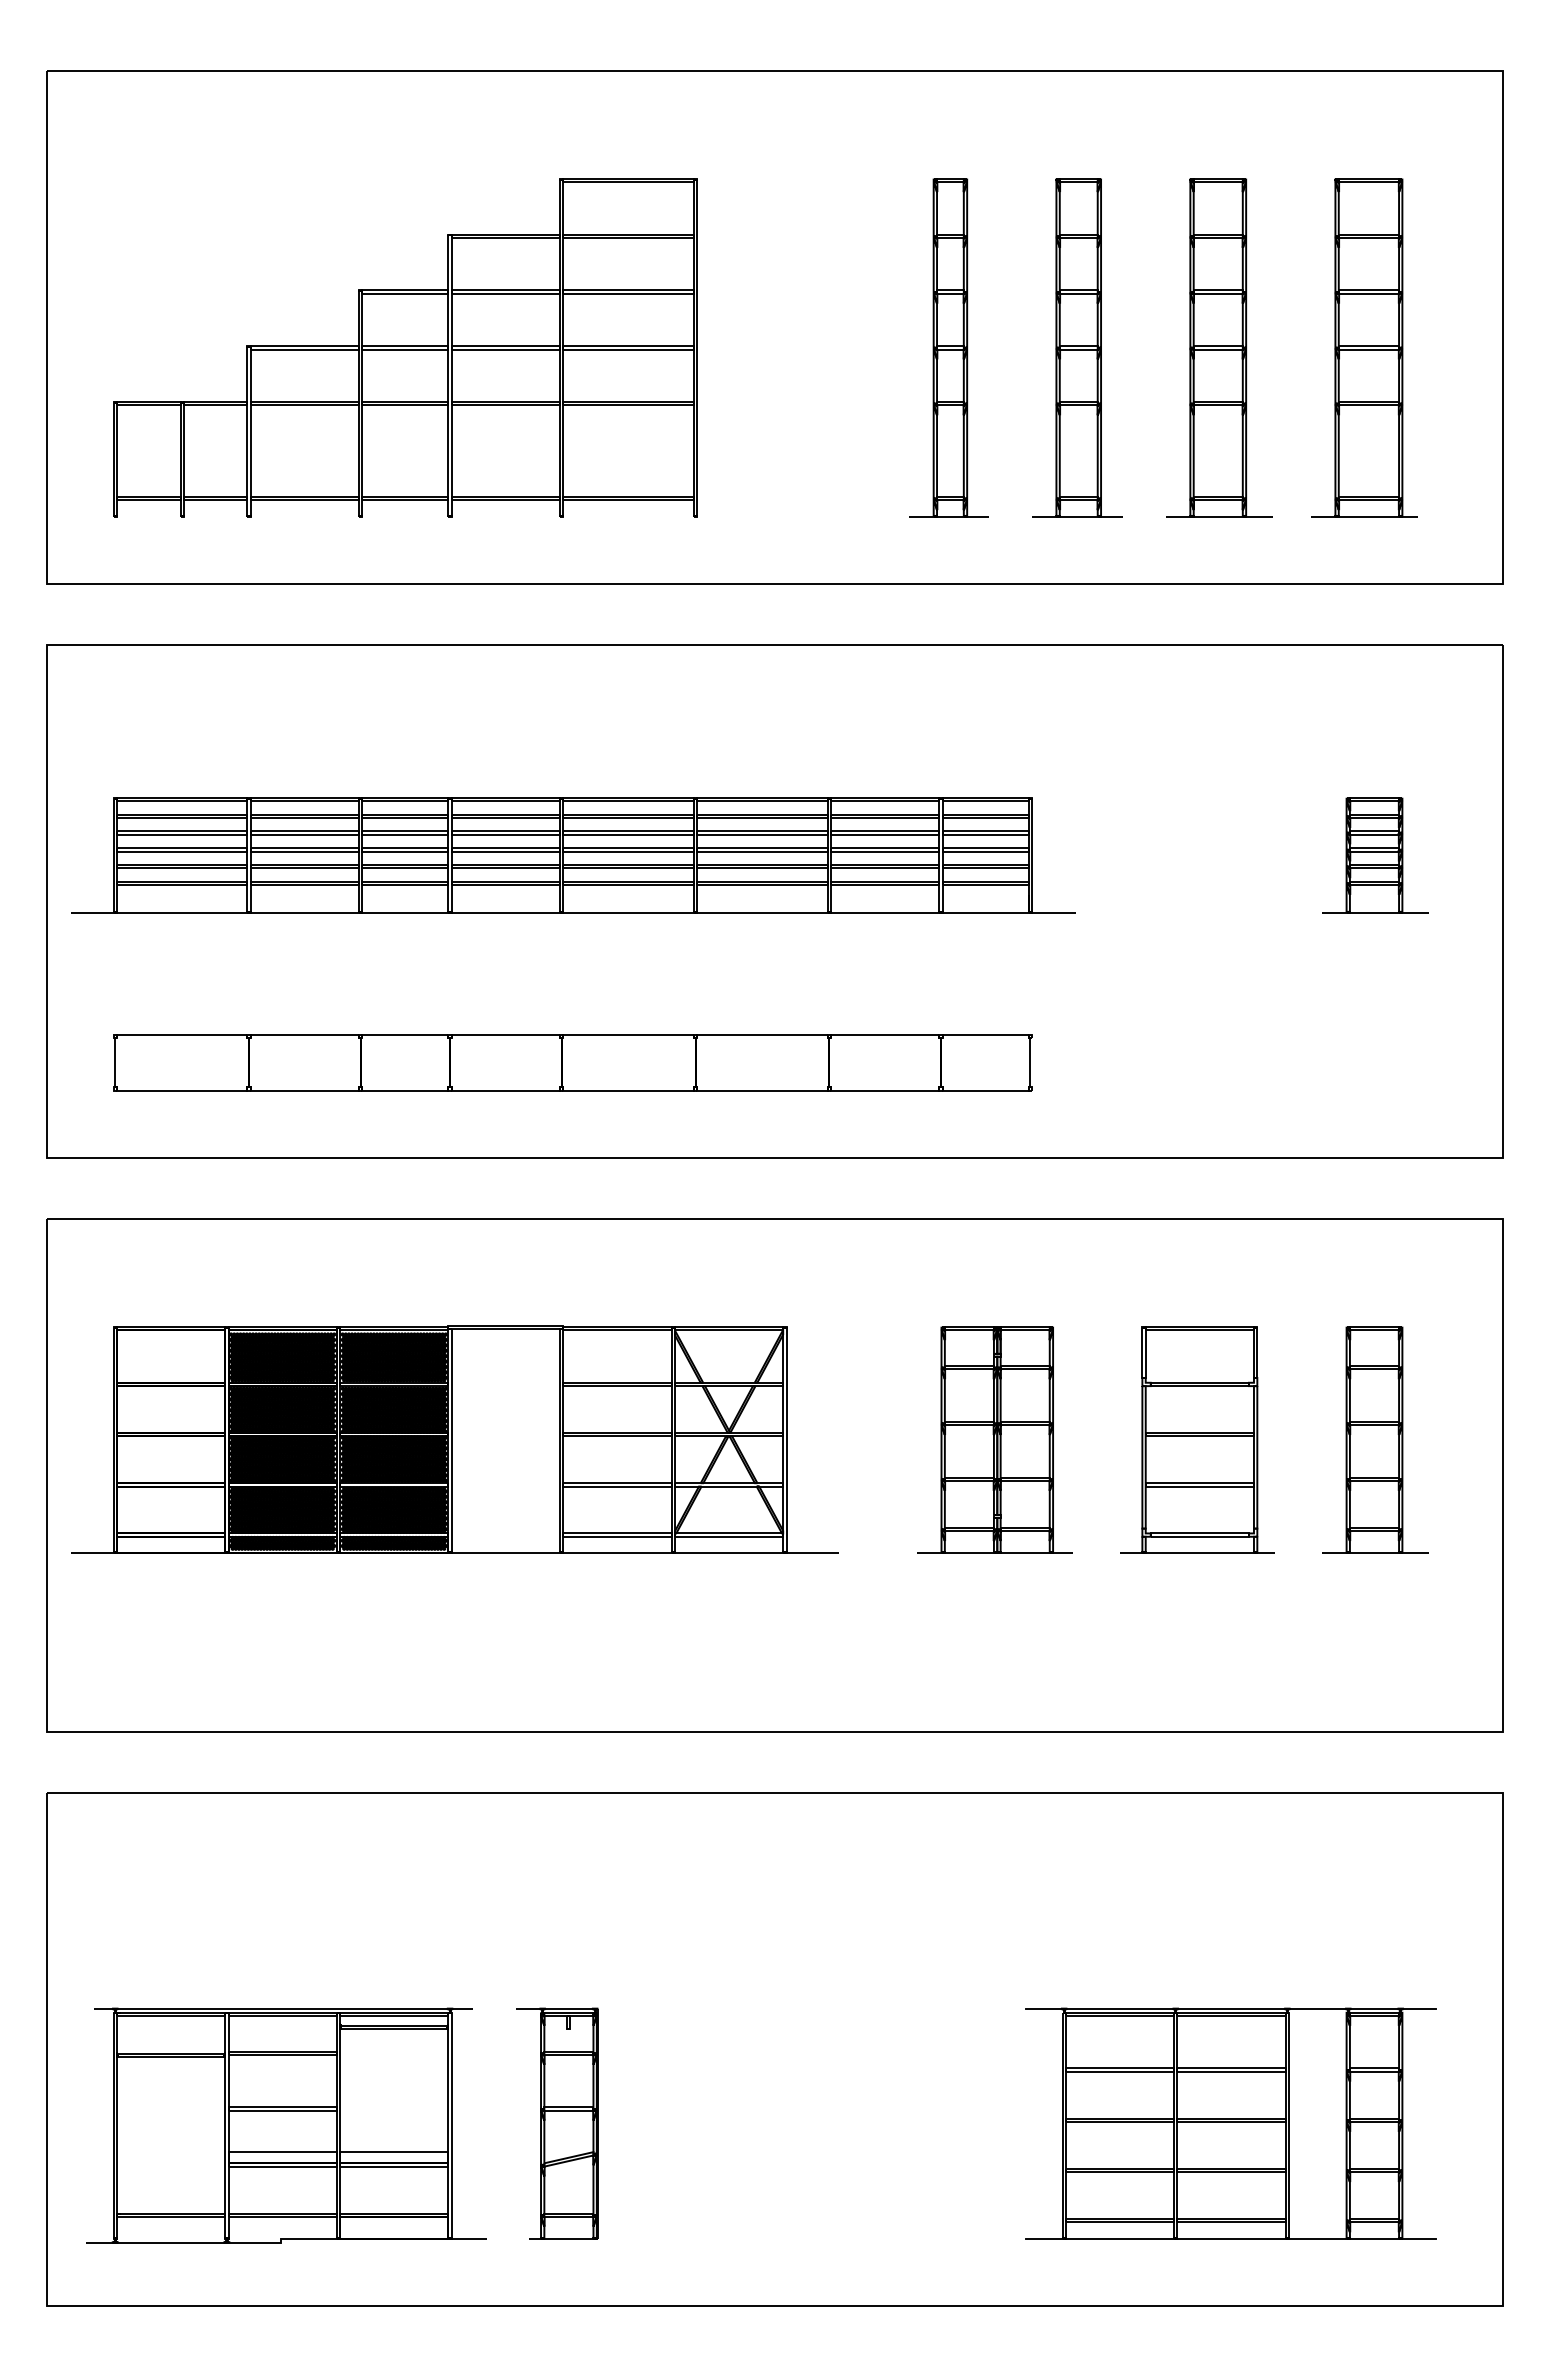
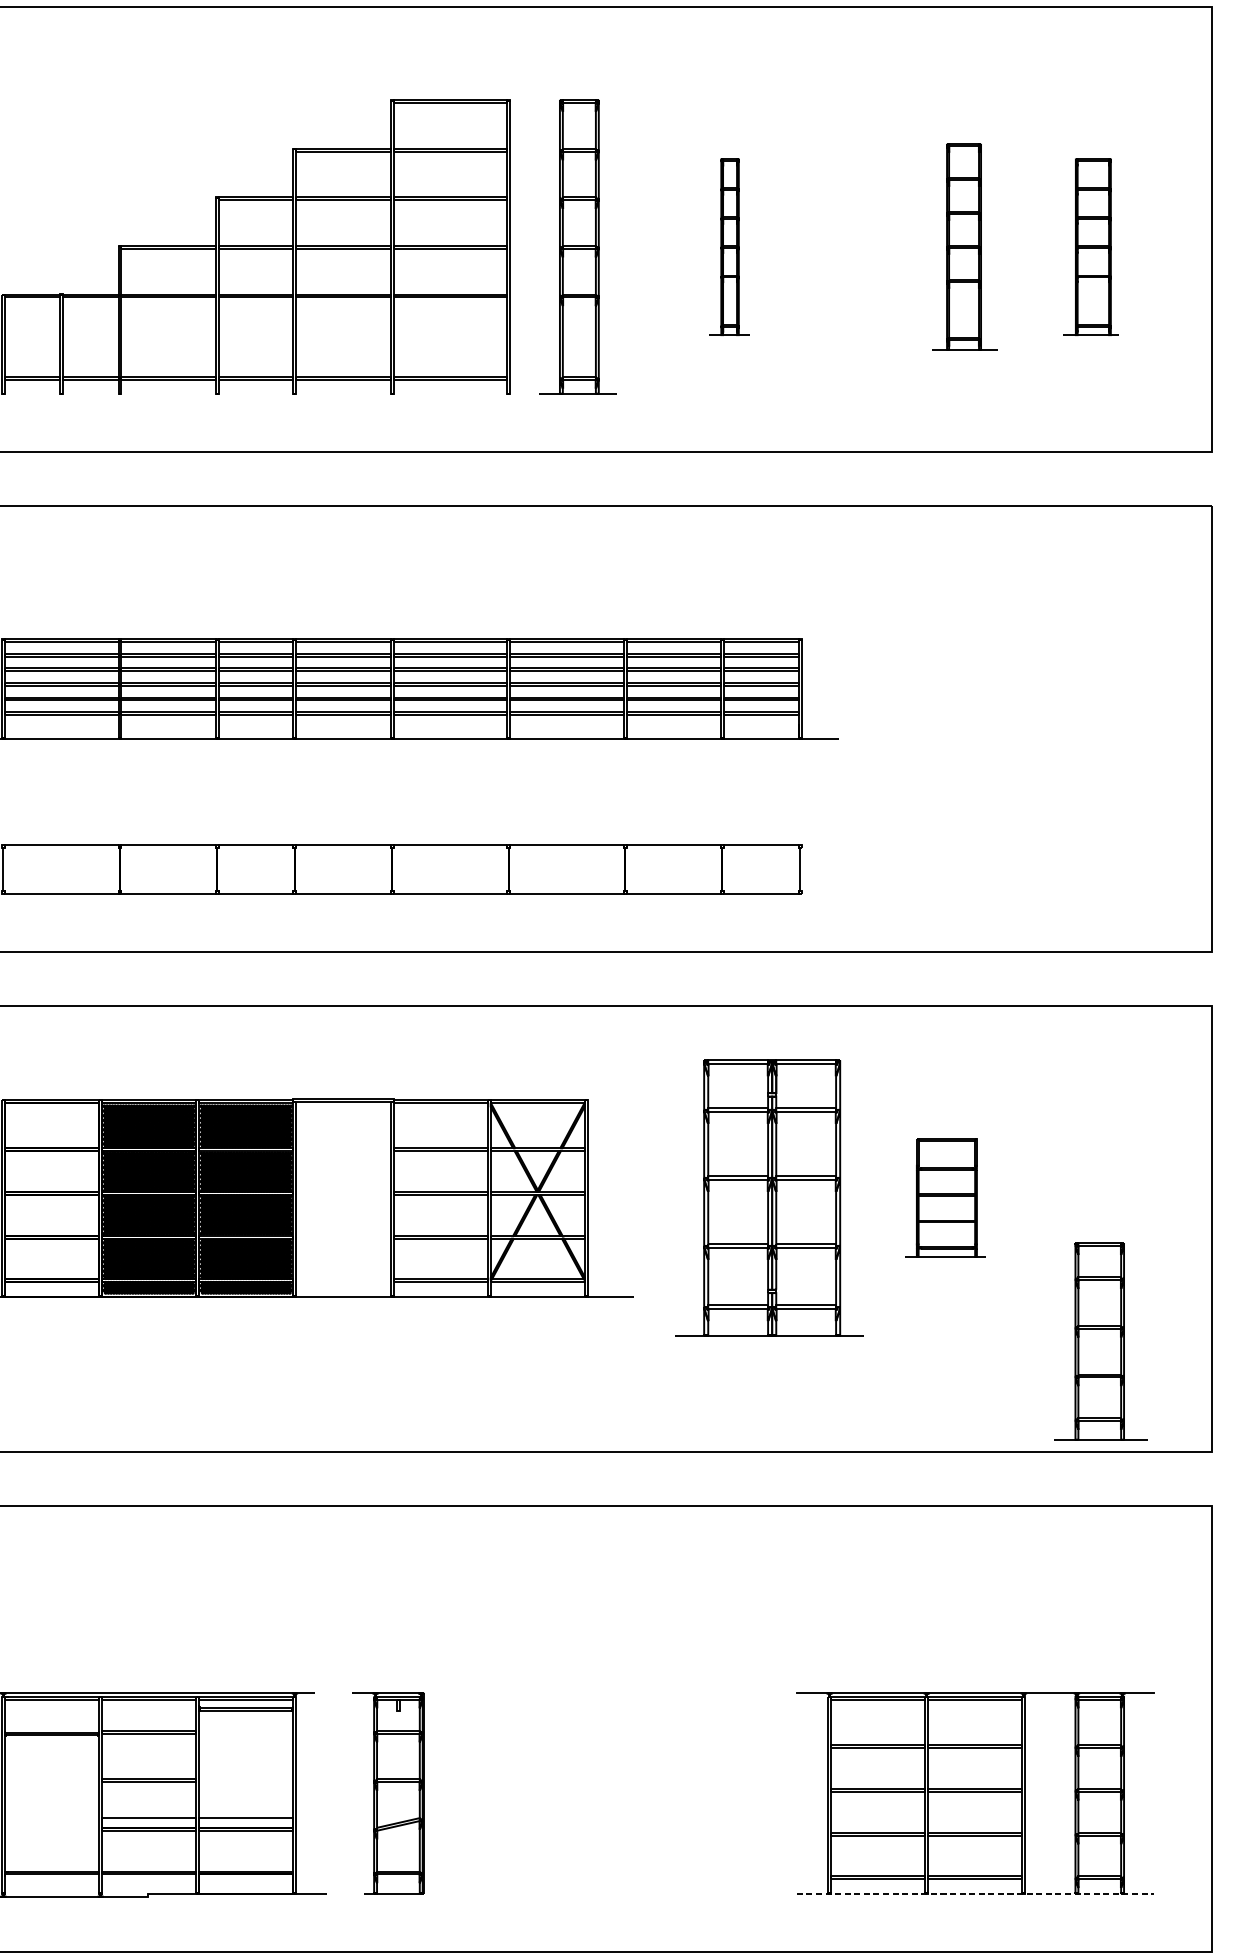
part: (948, 347) -> (728, 247), size x0.6
part: (1077, 347) -> (578, 247), moved
part: (1219, 347) -> (964, 247), size x0.7
part: (1364, 347) -> (1091, 247), size x0.6
part: (1375, 855) -> (1100, 689), removed
part: (994, 1439) -> (768, 1197), size x1.4
part: (1197, 1439) -> (945, 1197), size x0.6
part: (1375, 1439) -> (1100, 1341), moved
line: (1231, 2238) -> (975, 1893), solid -> dashed

